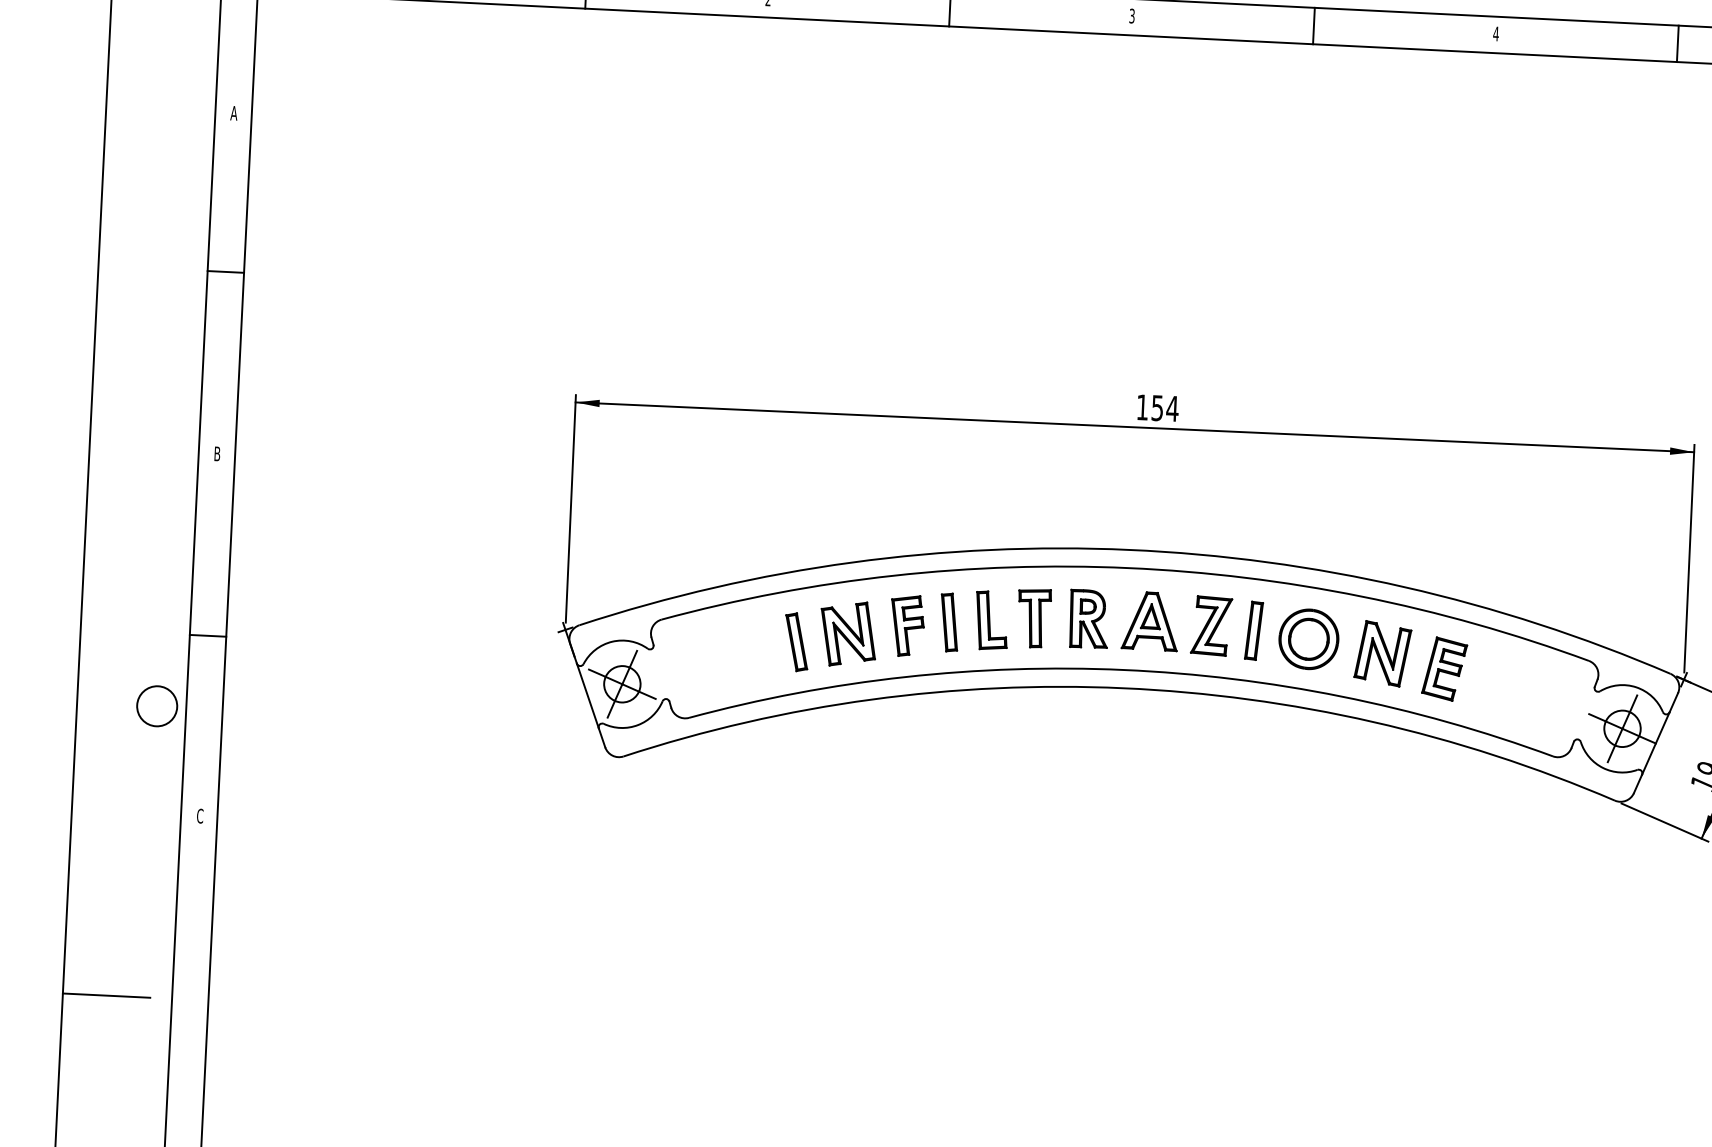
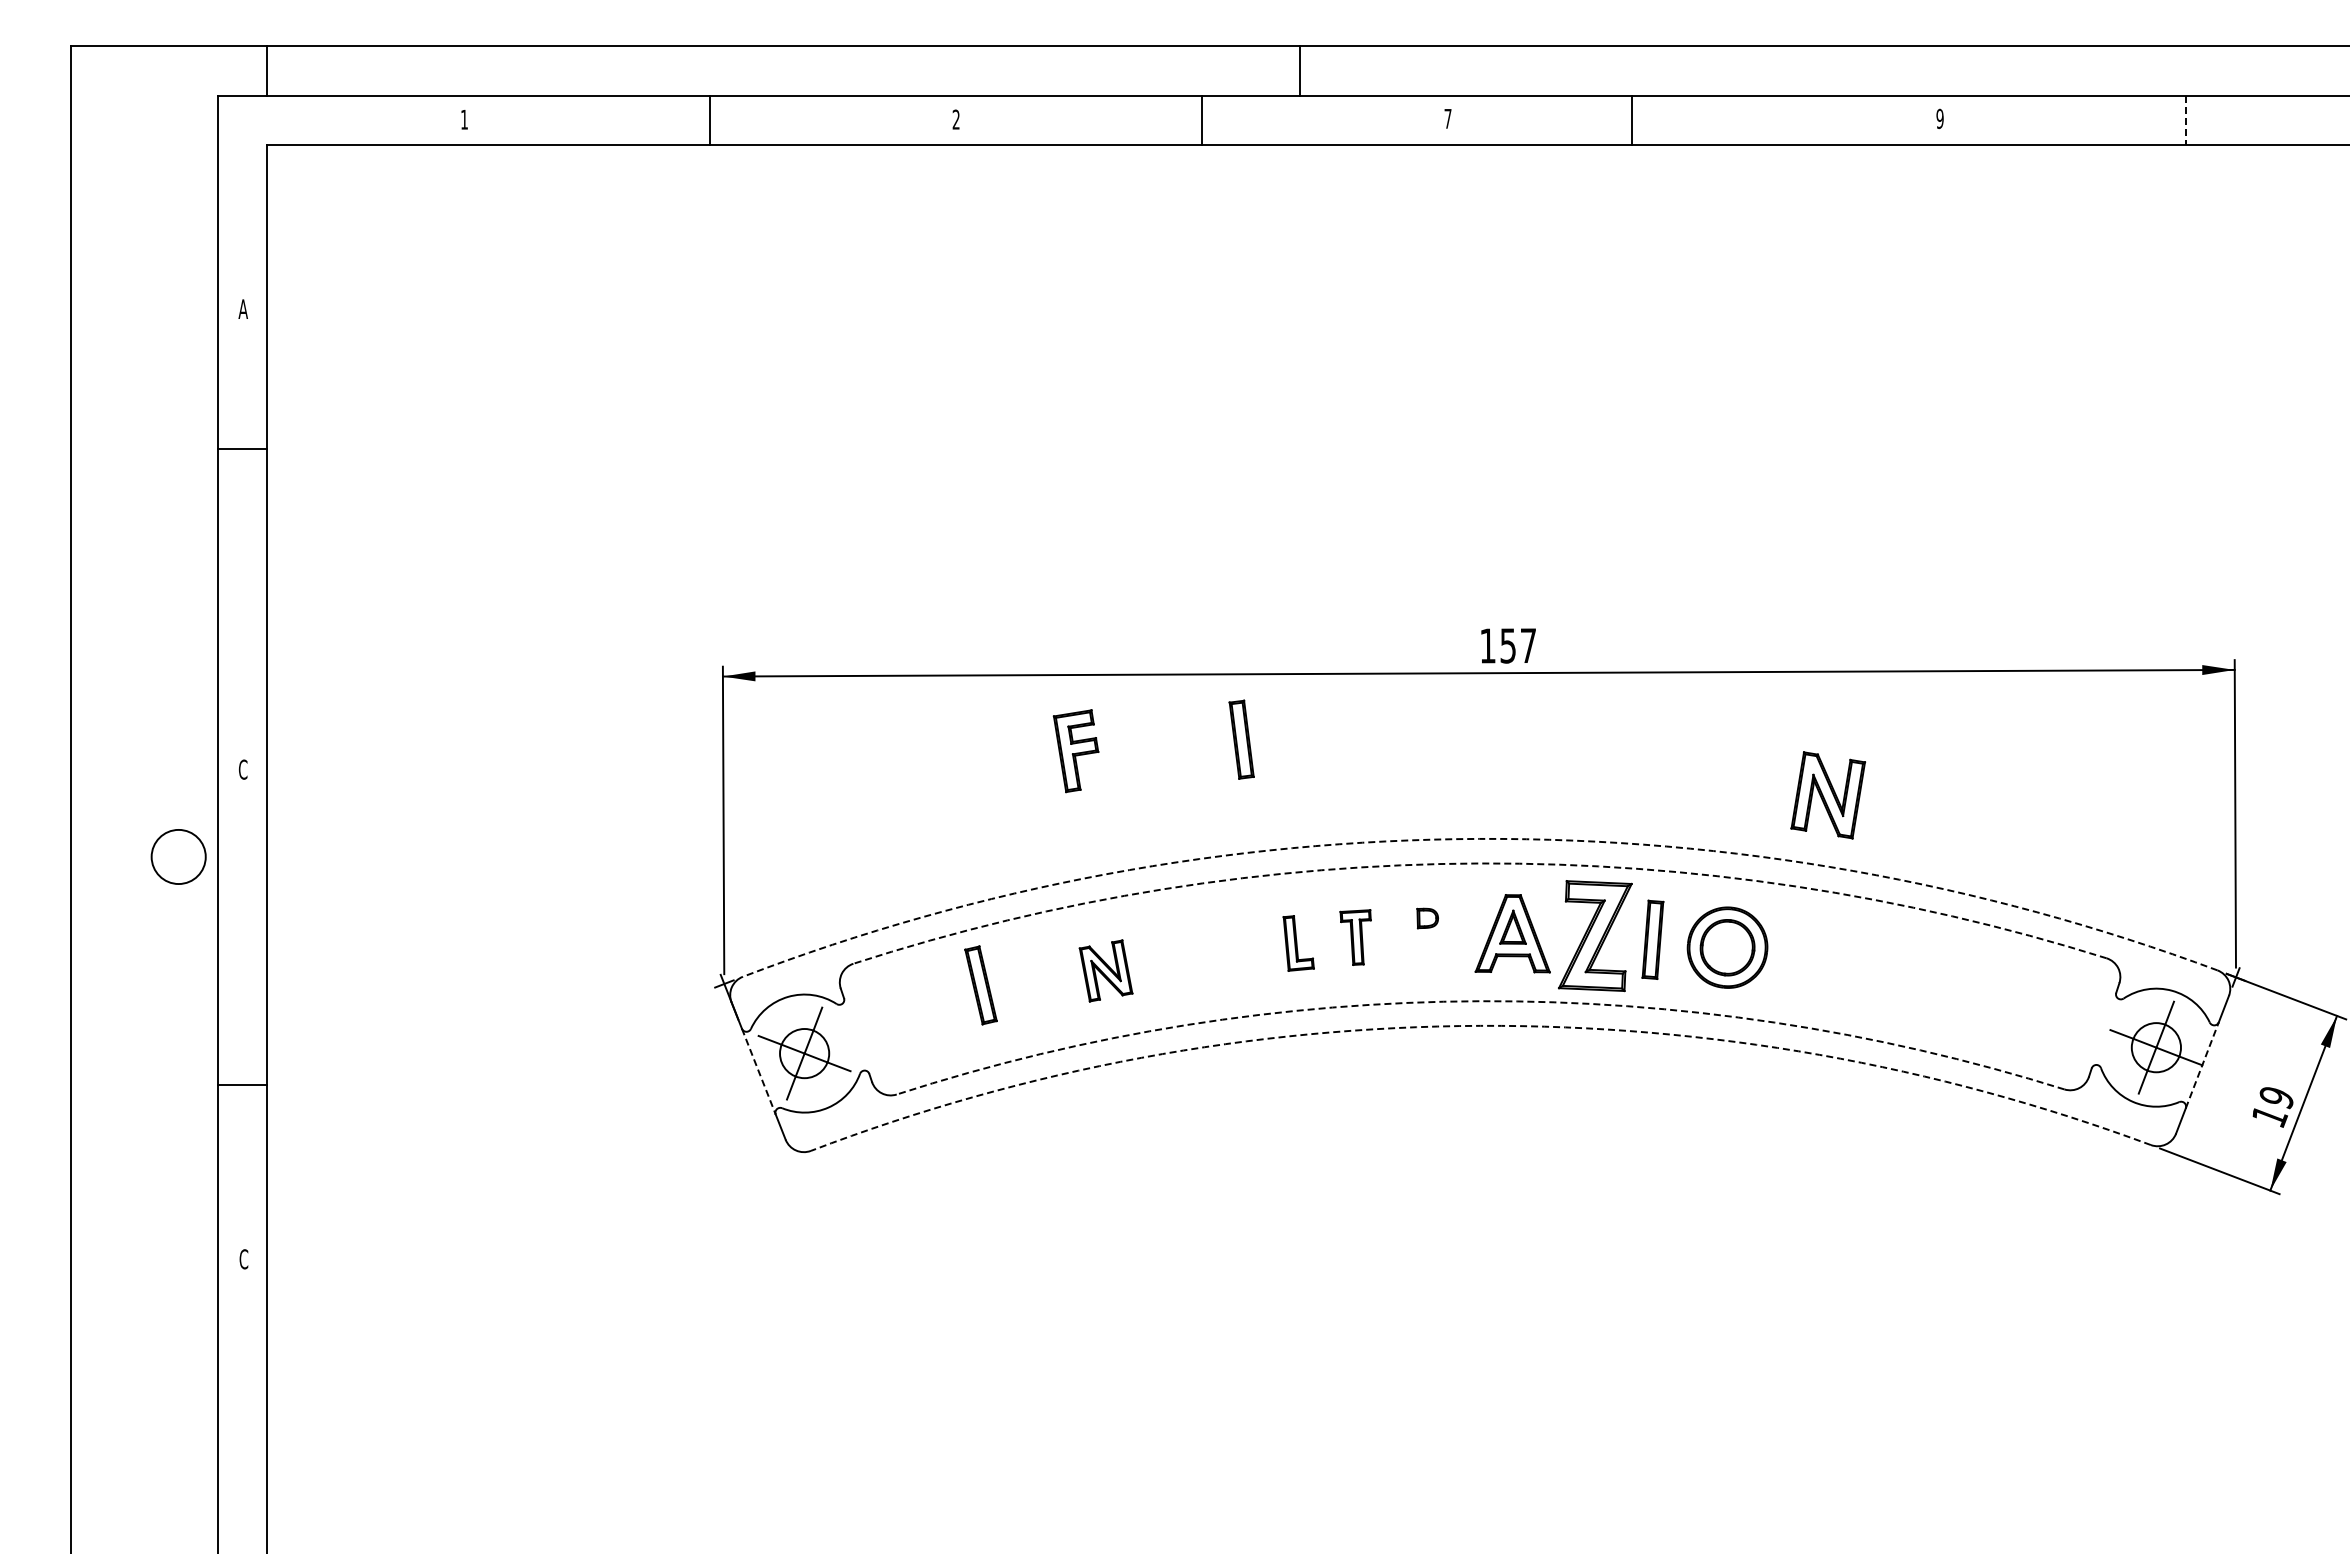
text: (1131, 15) -> (1447, 118), 3 -> 7
line: (1313, 25) -> (1631, 119), moved
text: (1495, 33) -> (1939, 118), 4 -> 9
line: (1677, 44) -> (2185, 120), solid -> dashed
line: (225, 271) -> (242, 448), moved
text: (1172, 408) -> (1528, 645), 154 -> 157
text: (216, 453) -> (242, 769), B -> C
arc: (1129, 549) -> (1479, 838), solid -> dashed
arc: (1128, 568) -> (1479, 863), solid -> dashed
part: (1034, 618) -> (1355, 937), size x0.7
part: (1088, 618) -> (1429, 934), removed
part: (991, 620) -> (1298, 943), size x0.7
part: (949, 622) -> (1241, 739), moved
part: (906, 626) -> (1075, 751), moved
part: (1211, 626) -> (1595, 936), size x1.4
part: (847, 633) -> (1105, 970), size x0.7
line: (207, 635) -> (242, 1084), moved
part: (796, 642) -> (980, 985), moved
part: (1383, 653) -> (1828, 795), moved
part: (1444, 668) -> (1912, 978), removed
arc: (1124, 670) -> (1480, 1001), solid -> dashed
arc: (1123, 687) -> (1480, 1025), solid -> dashed
line: (588, 696) -> (759, 1072), solid -> dashed
circle: (157, 705) -> (178, 856), moved
line: (1656, 742) -> (2202, 1064), solid -> dashed
line: (106, 995) -> (129, 1507), removed

